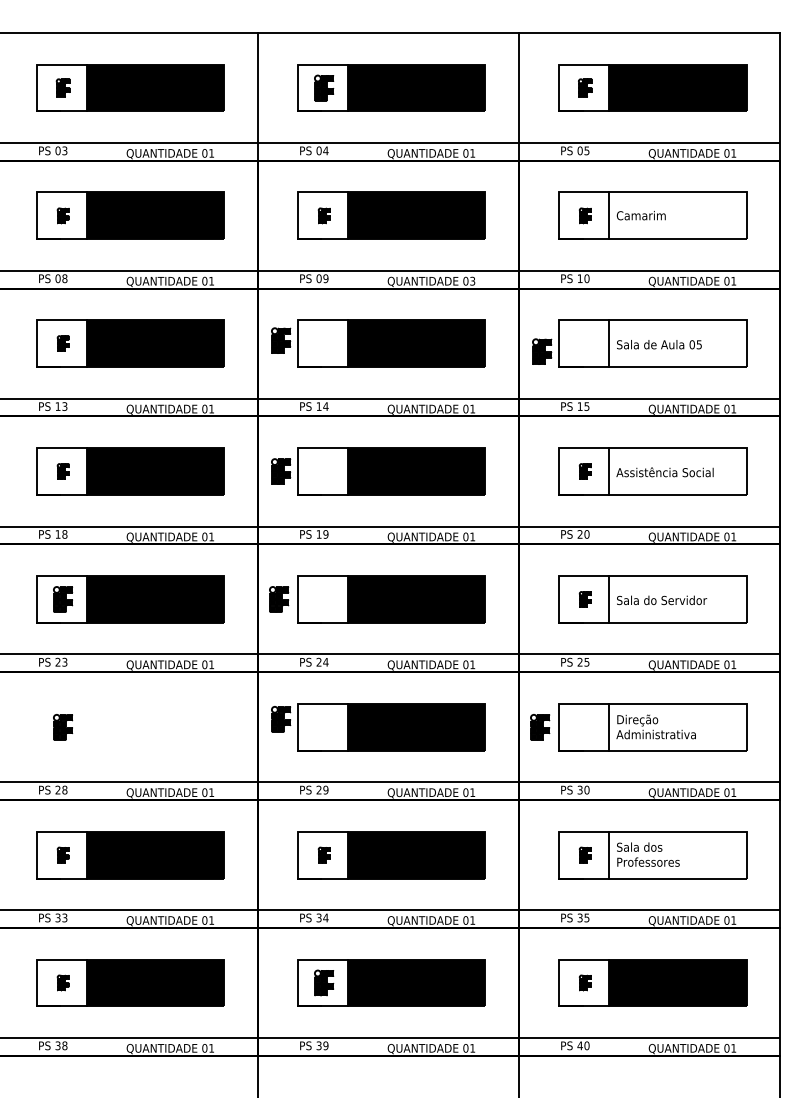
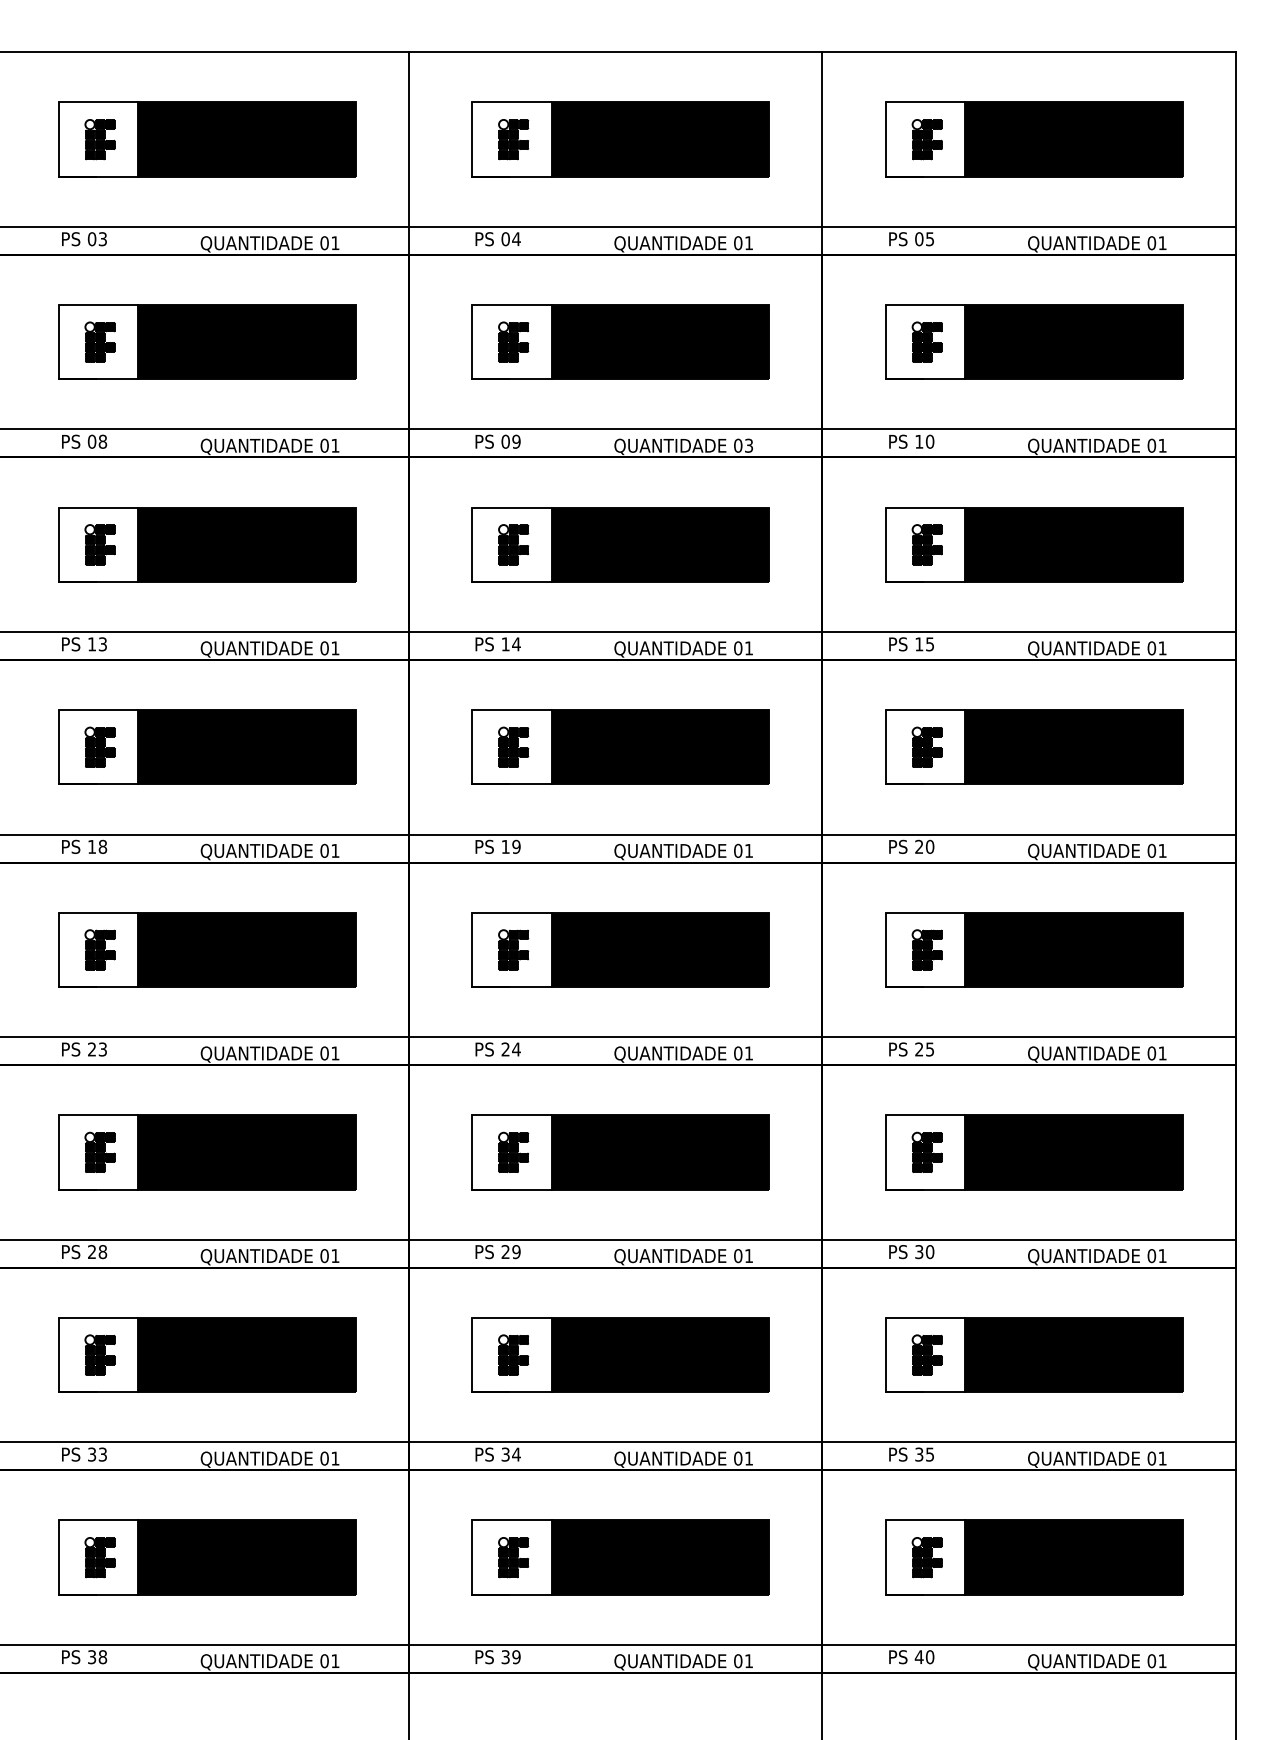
part: (63, 87) -> (100, 138), size x1.43
part: (585, 87) -> (927, 138), size x1.43
part: (63, 215) -> (100, 341), size x1.67
part: (324, 215) -> (514, 341), size x1.67
part: (585, 215) -> (927, 341), size x1.67
fill: (677, 215) -> (1073, 341), added
part: (281, 340) -> (514, 544), moved
part: (63, 343) -> (100, 544), size x1.67
fill: (677, 343) -> (1073, 544), added
part: (542, 351) -> (927, 544), moved
part: (63, 471) -> (100, 747), size x1.67
part: (281, 471) -> (514, 747), moved
part: (585, 471) -> (927, 747), size x1.67
fill: (677, 471) -> (1073, 747), added
fill: (677, 598) -> (1073, 948), added
part: (279, 599) -> (514, 950), moved
part: (585, 599) -> (927, 950), size x1.67
part: (281, 719) -> (514, 1152), moved
fill: (677, 726) -> (1073, 1151), added
part: (130, 727) -> (206, 1152), added
part: (540, 727) -> (927, 1152), moved
part: (63, 854) -> (100, 1354), size x1.67
part: (324, 854) -> (514, 1354), size x1.67
part: (585, 854) -> (927, 1354), size x1.67
fill: (677, 854) -> (1073, 1354), added
part: (63, 982) -> (100, 1556), size x1.67
part: (585, 982) -> (927, 1556), size x1.67

